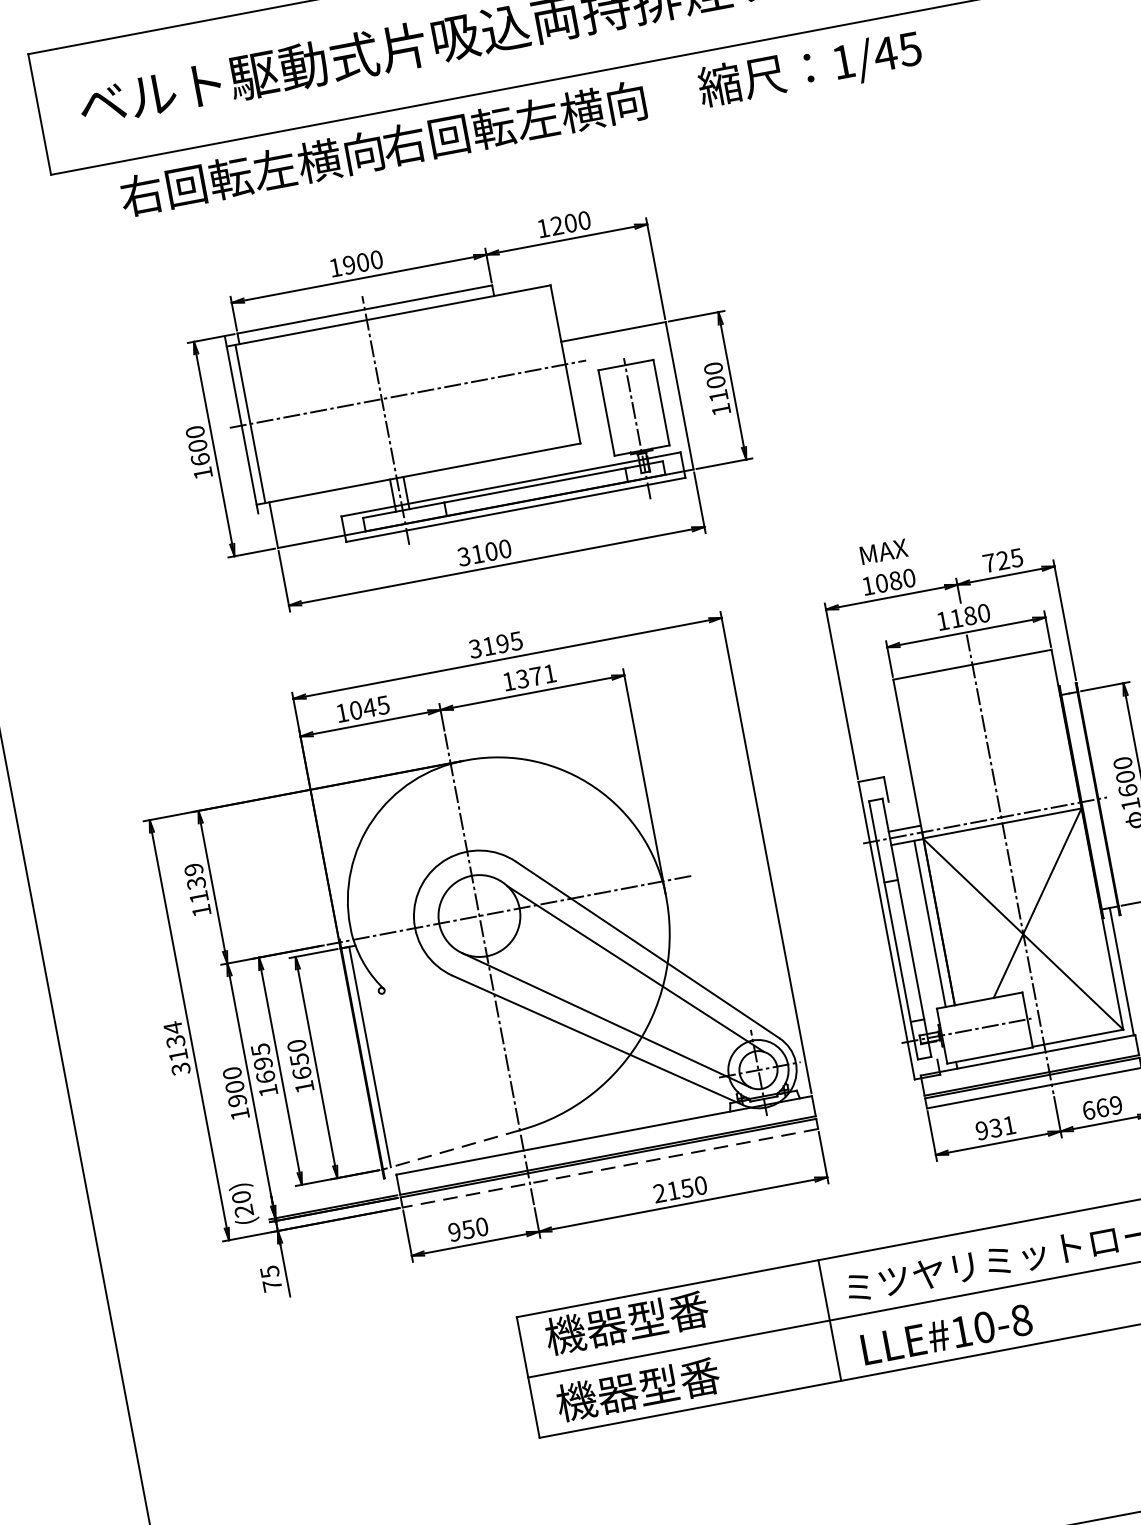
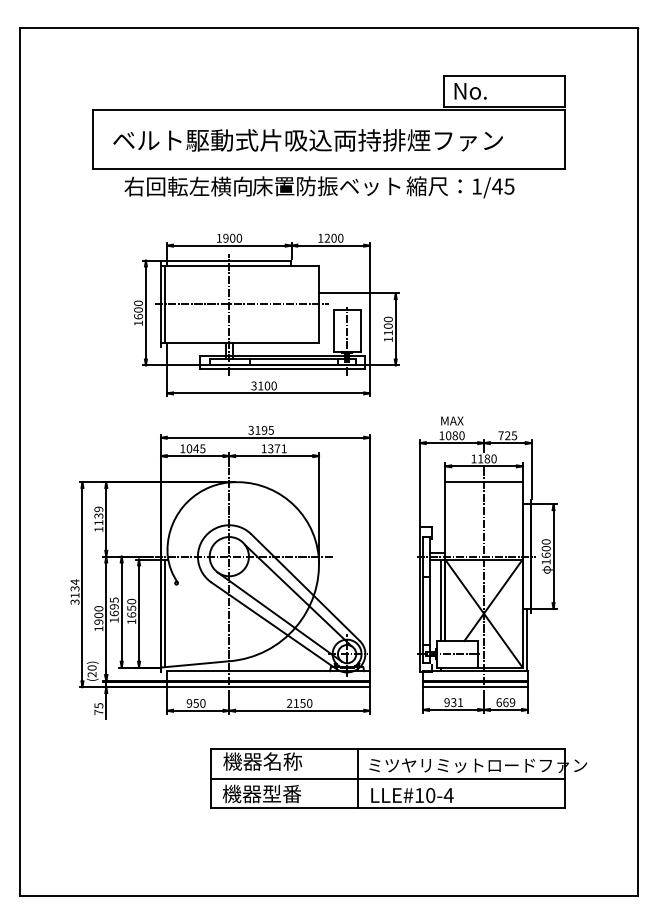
text: (535, 120) -> (326, 186), 右回転左横向 -> 床置防振ベット
line: (449, 1150) -> (194, 664), dashed -> solid
line: (610, 1168) -> (268, 687), dashed -> solid
text: (667, 1315) -> (282, 761), 機器型番 -> 機器名称
text: (1020, 1320) -> (448, 795), LLE#10-8 -> LLE#10-4

